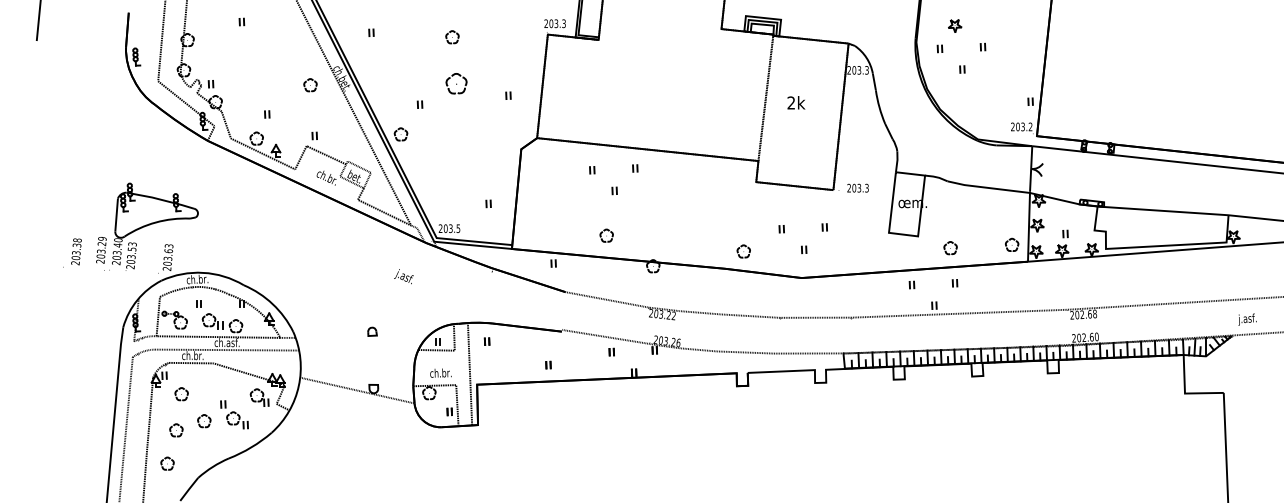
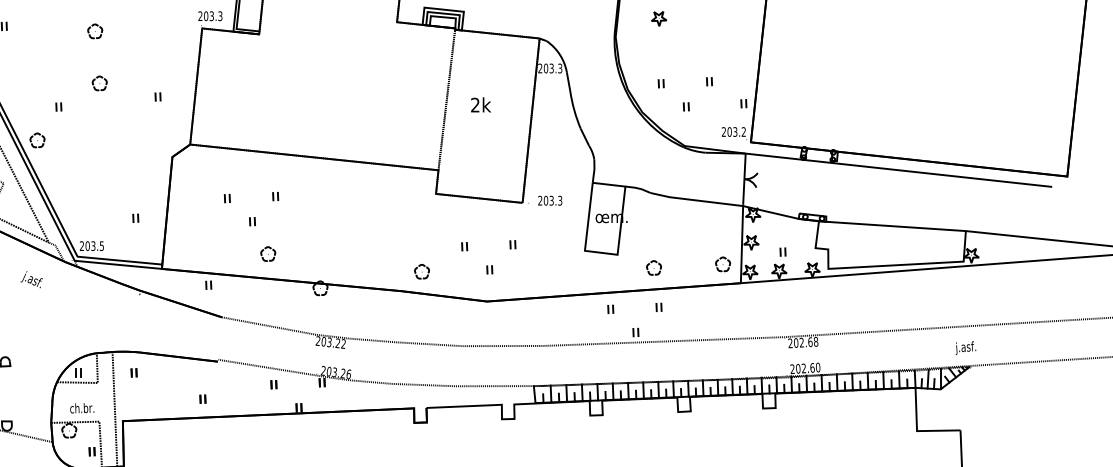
part: (960, 65) -> (684, 102), moved
part: (456, 83) -> (99, 83), size x0.62
part: (612, 186) -> (250, 216), moved
text: (403, 276) -> (31, 279), moved
text: (1247, 319) -> (965, 348), moved

